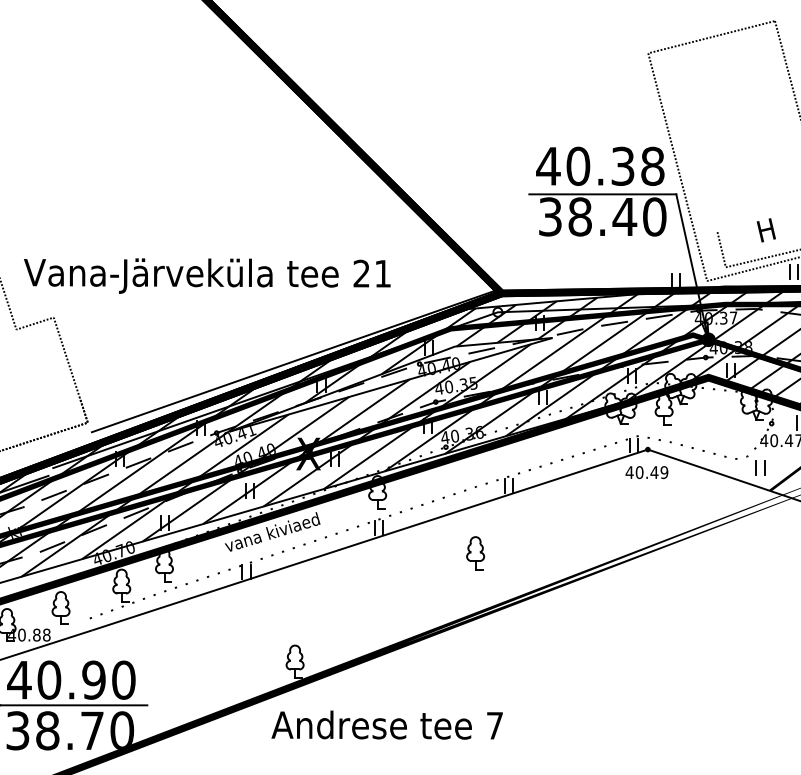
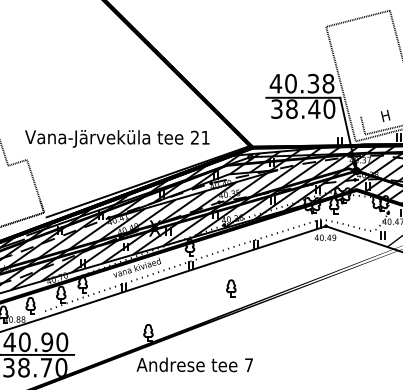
text: (207, 275) -> (117, 138), moved
part: (476, 553) -> (231, 288), moved

